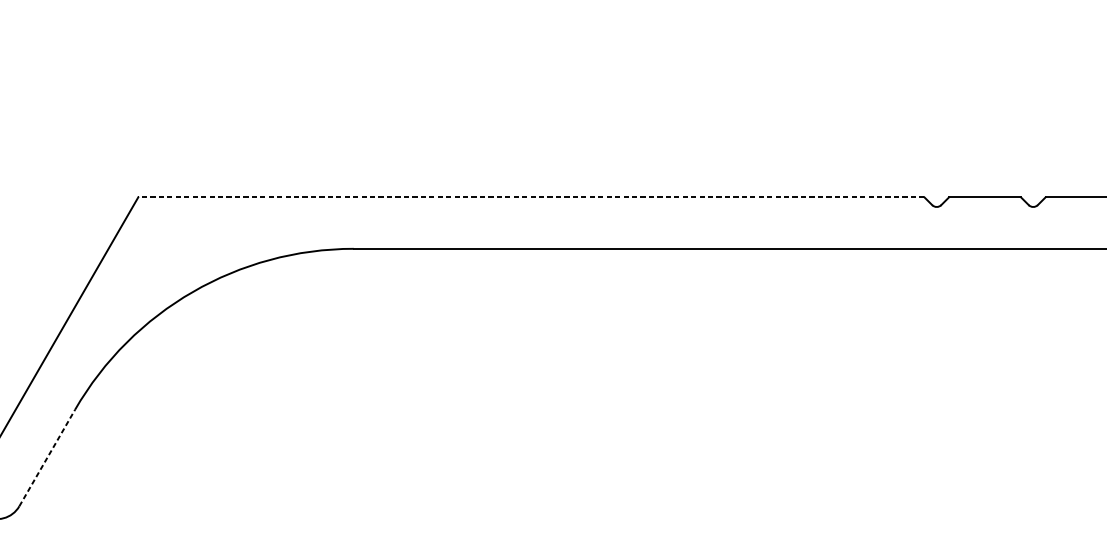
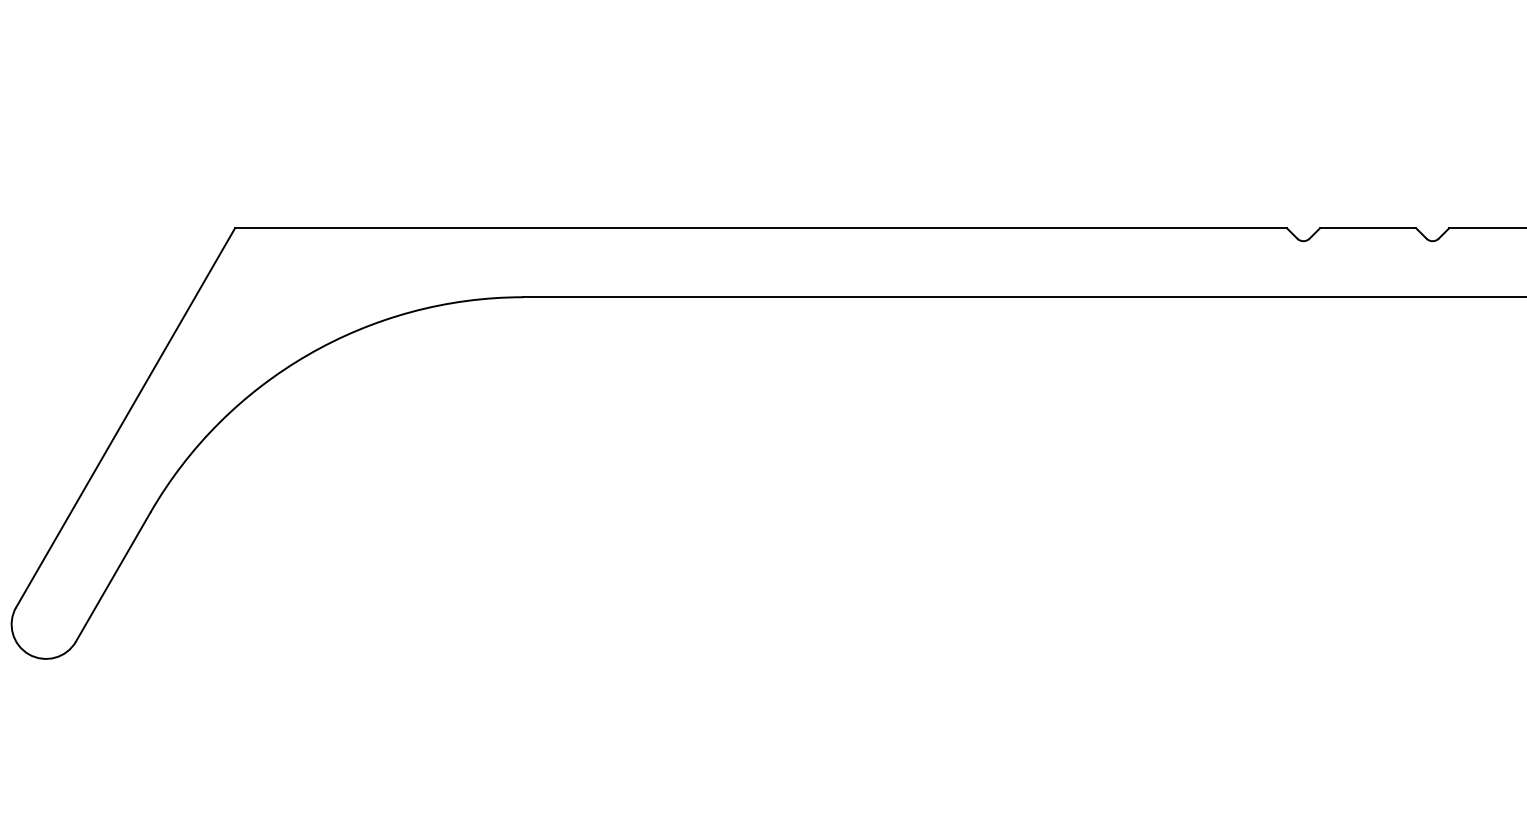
line: (531, 197) -> (761, 228), dashed -> solid
line: (47, 458) -> (113, 577), dashed -> solid

